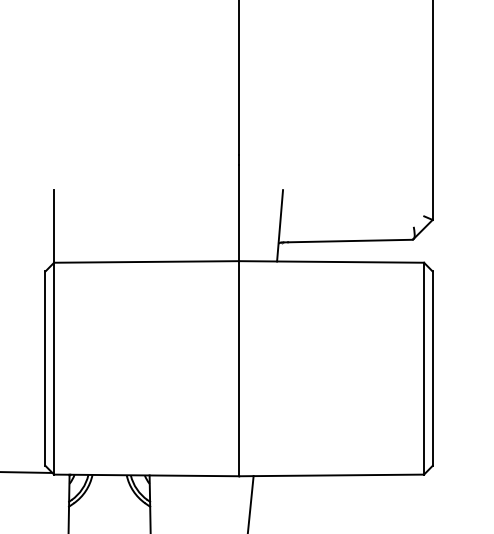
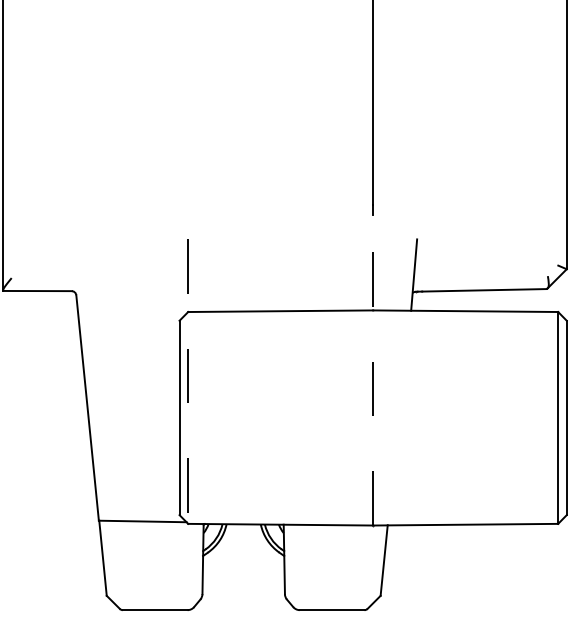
line: (239, 320) -> (373, 369), solid -> dashed
line: (54, 333) -> (188, 382), solid -> dashed

